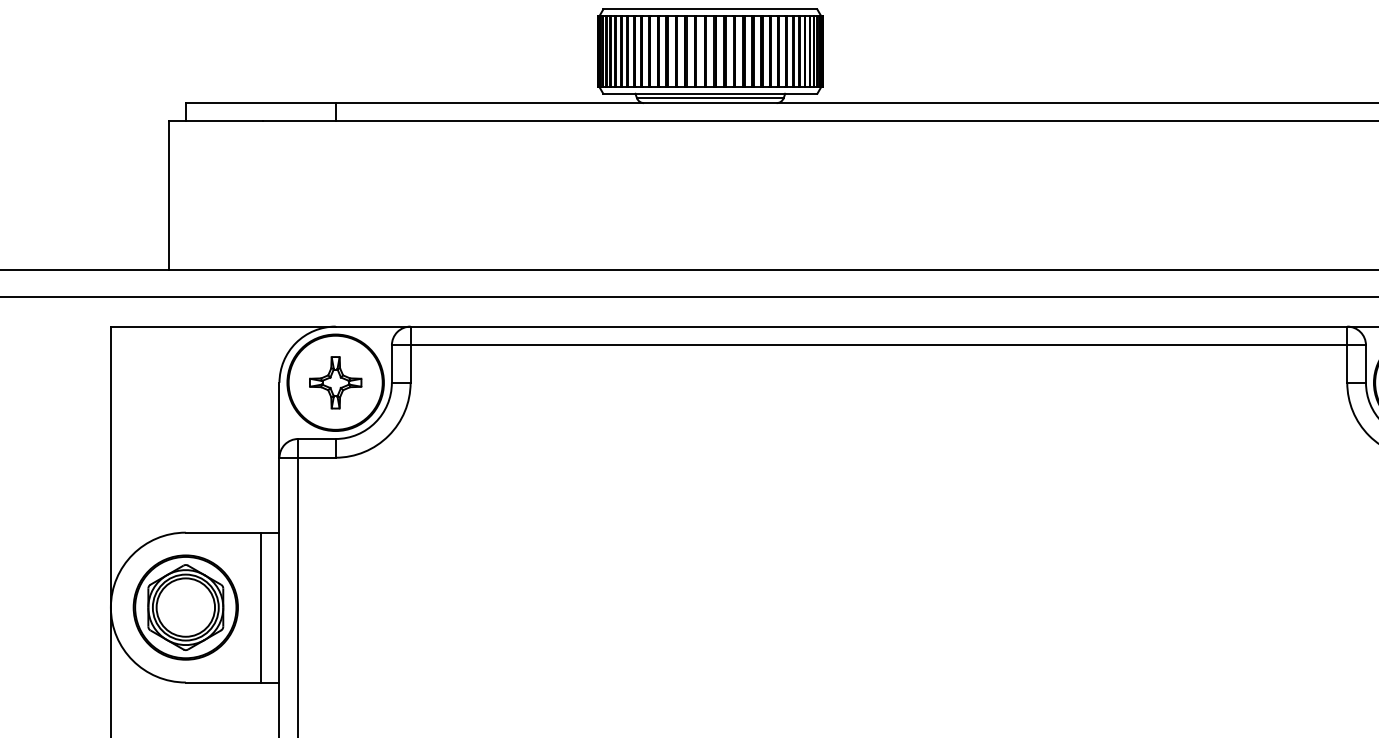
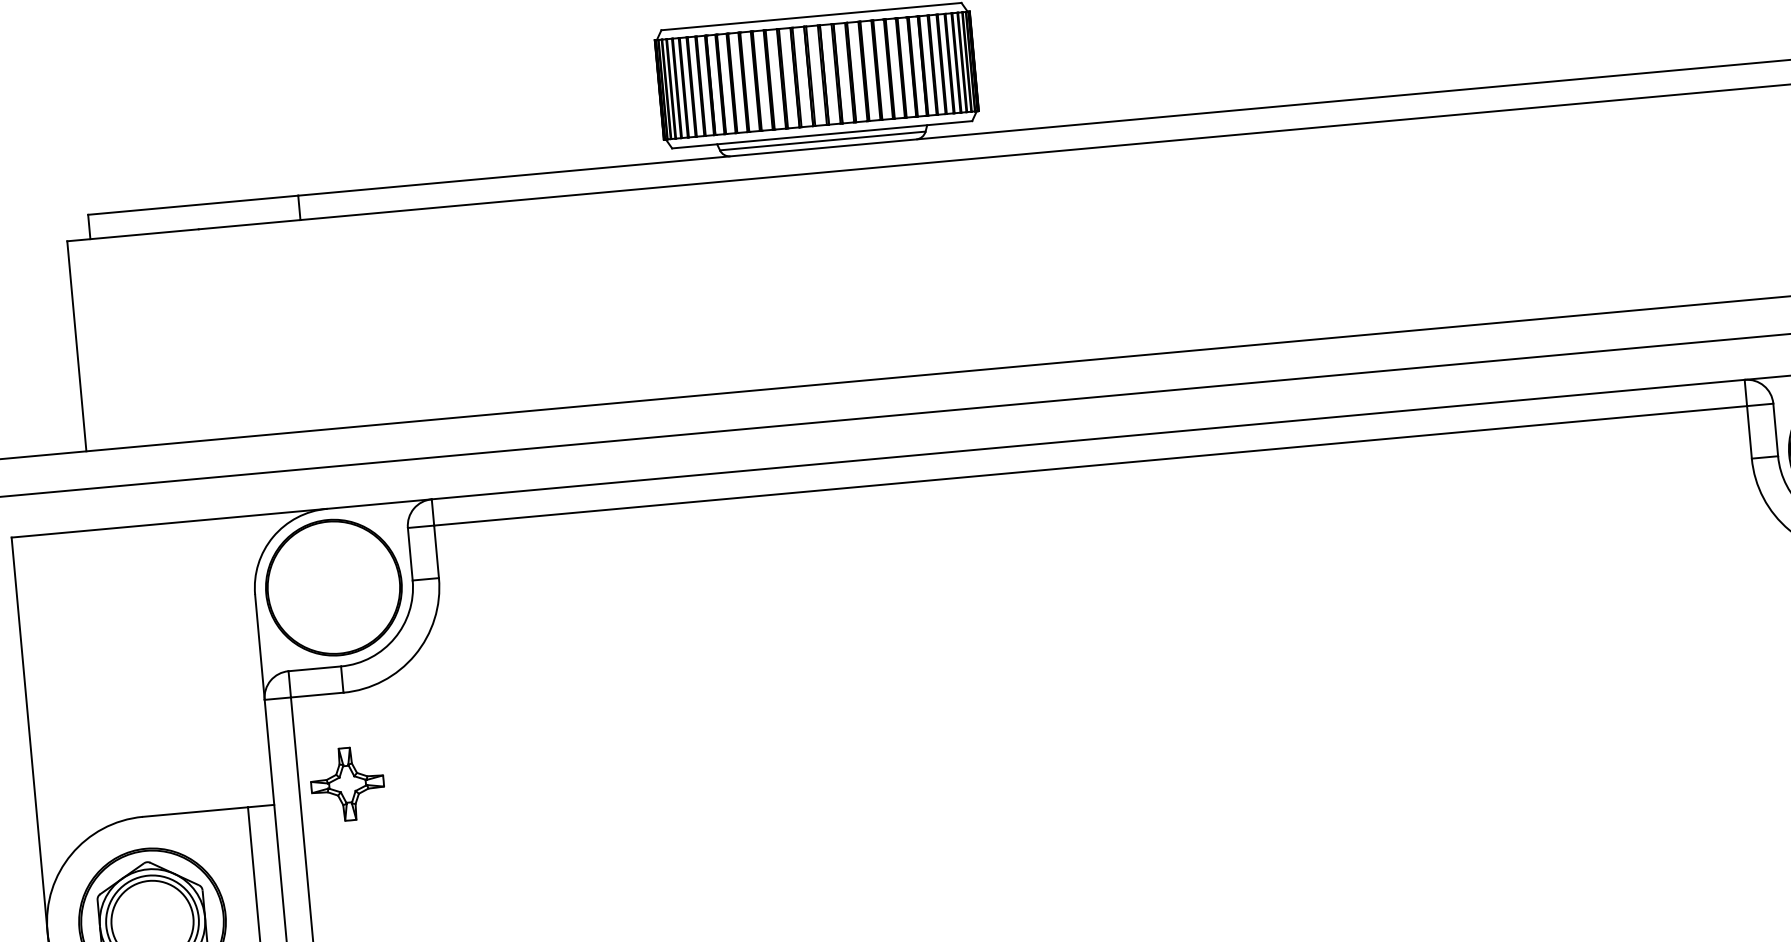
part: (335, 382) -> (347, 783), moved

